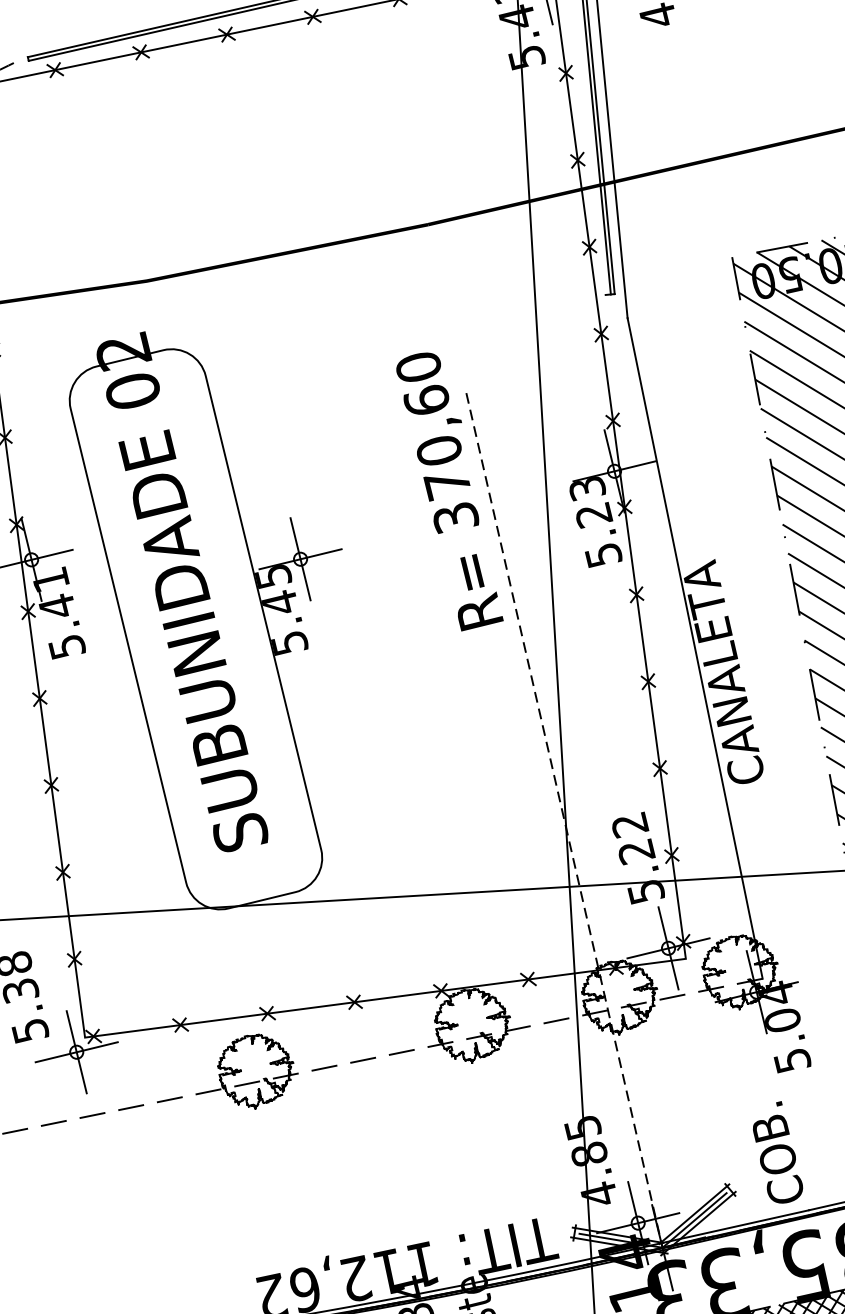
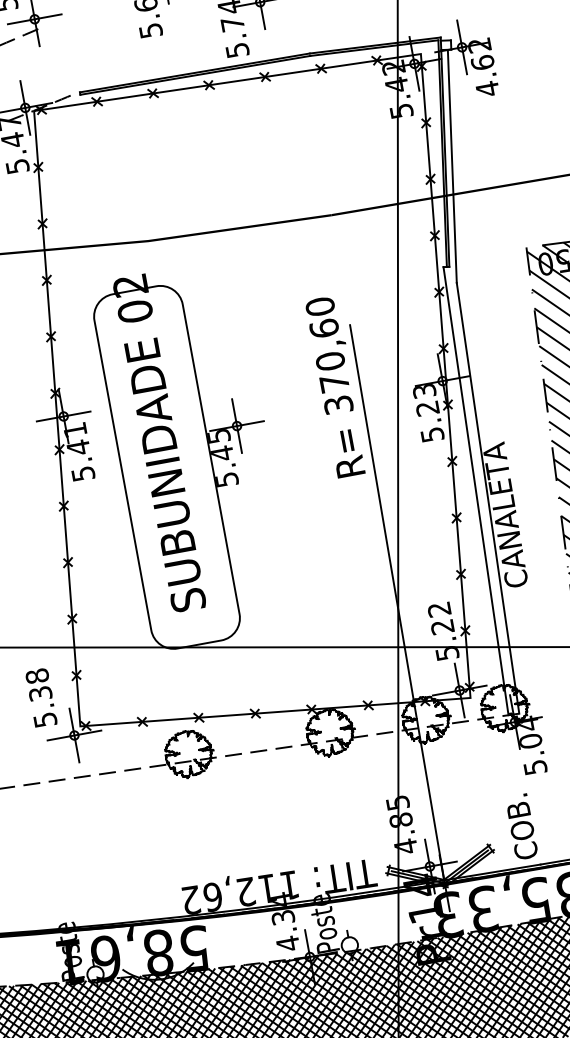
line: (675, 639) -> (475, 491), added
line: (564, 820) -> (397, 604), dashed -> solid

